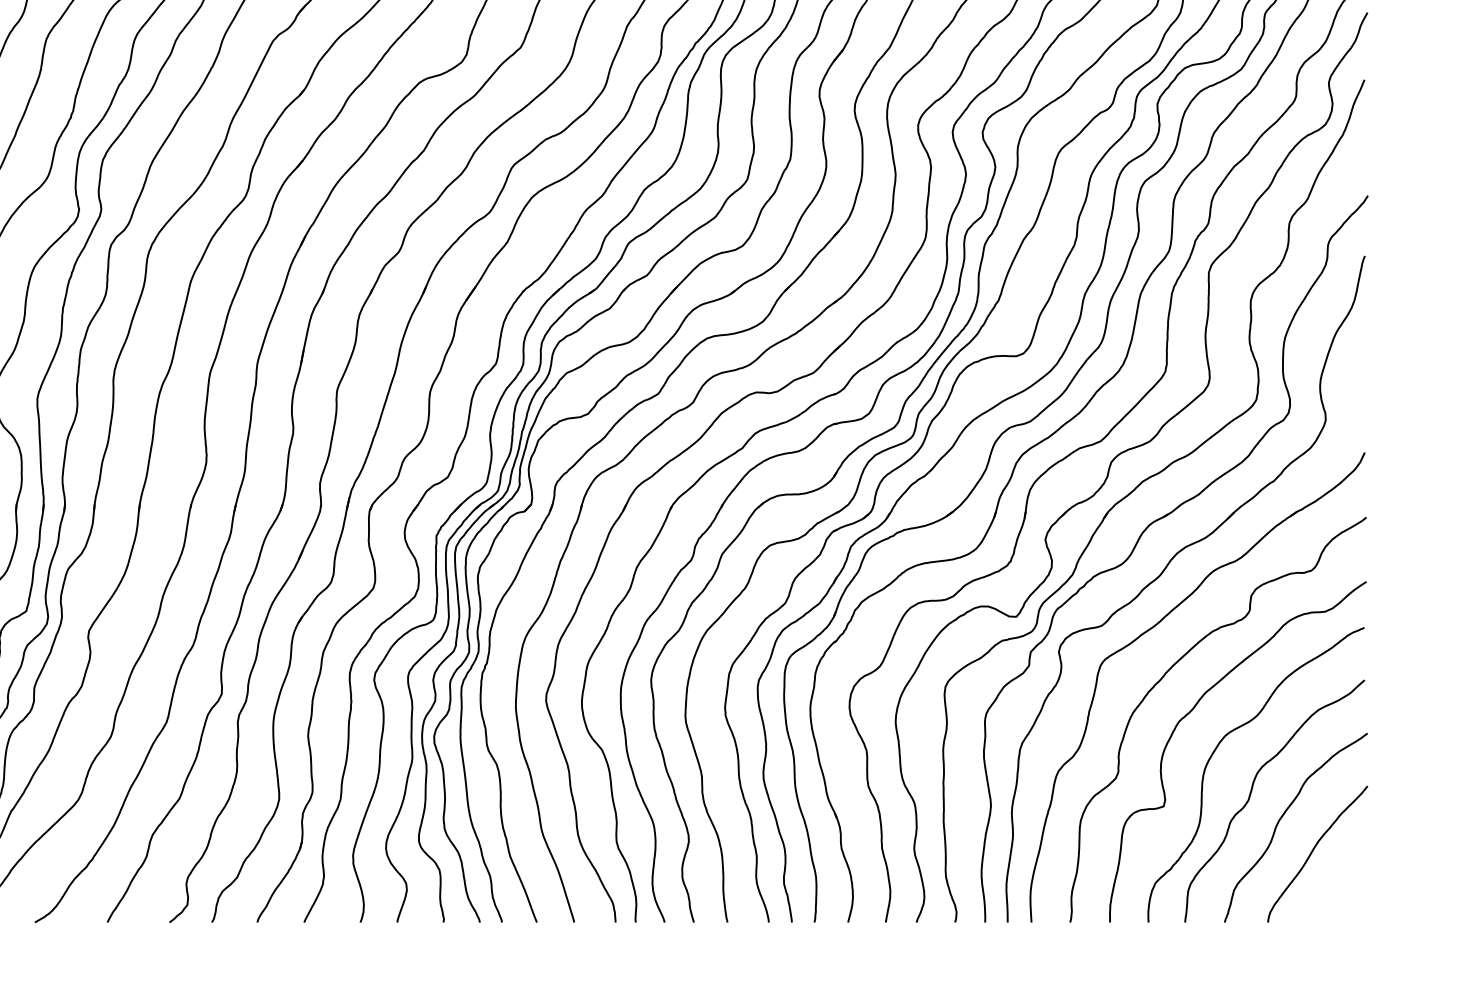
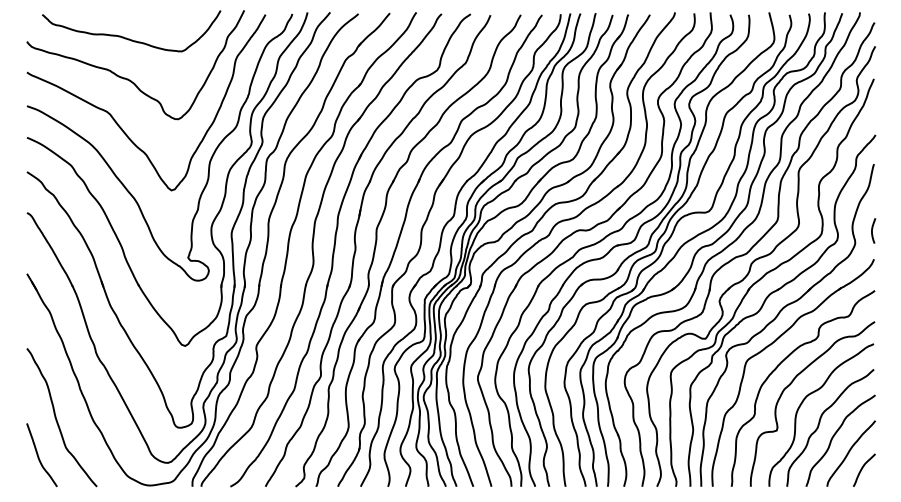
curve: (1361, 393) -> (872, 230), added
curve: (1342, 884) -> (863, 468), added

